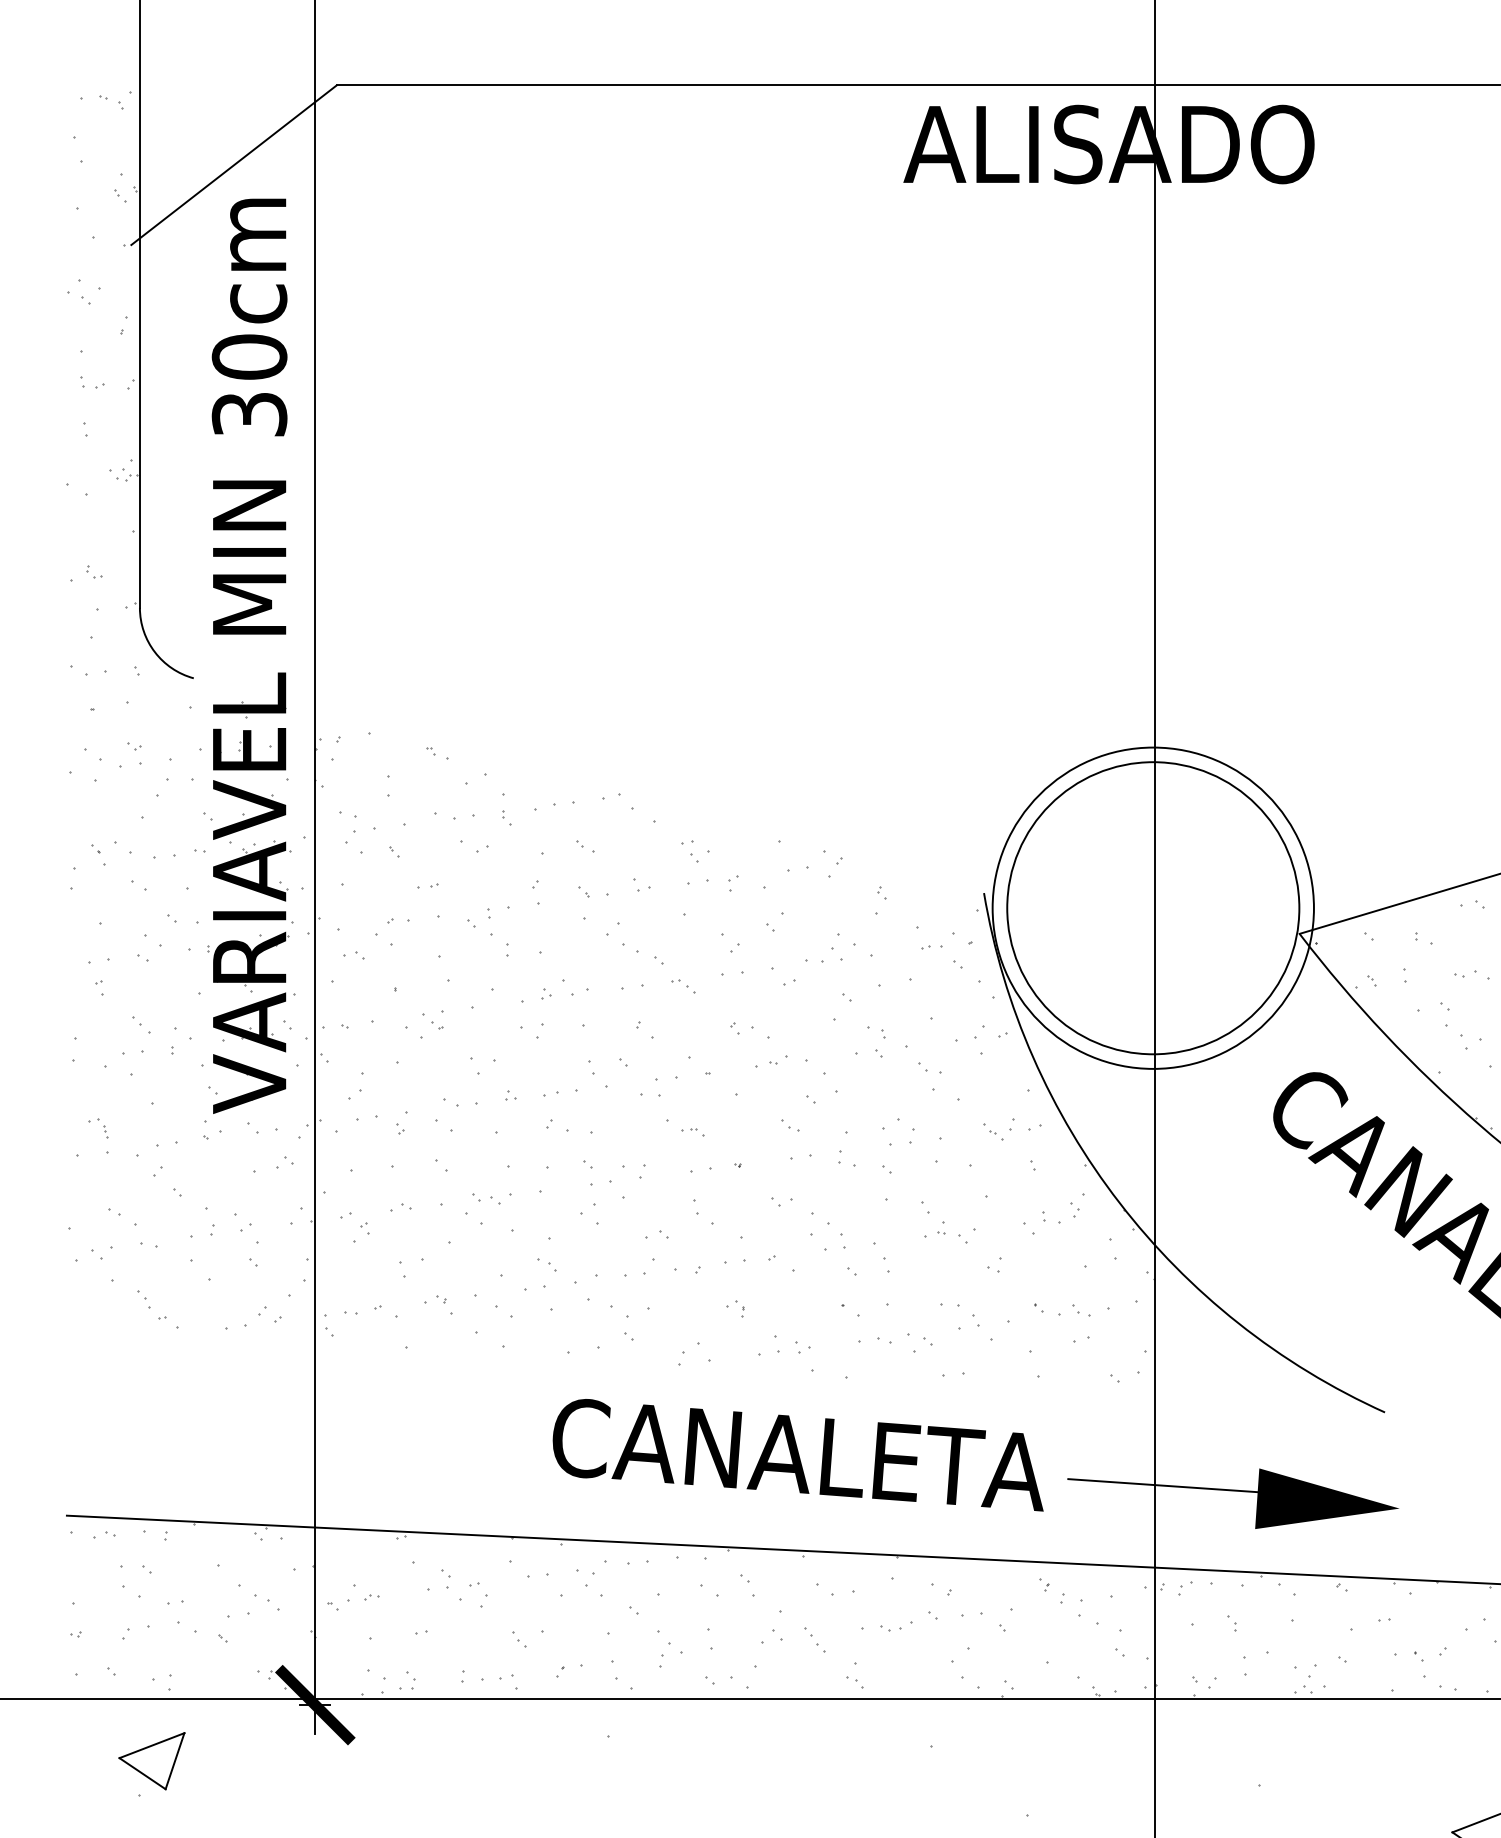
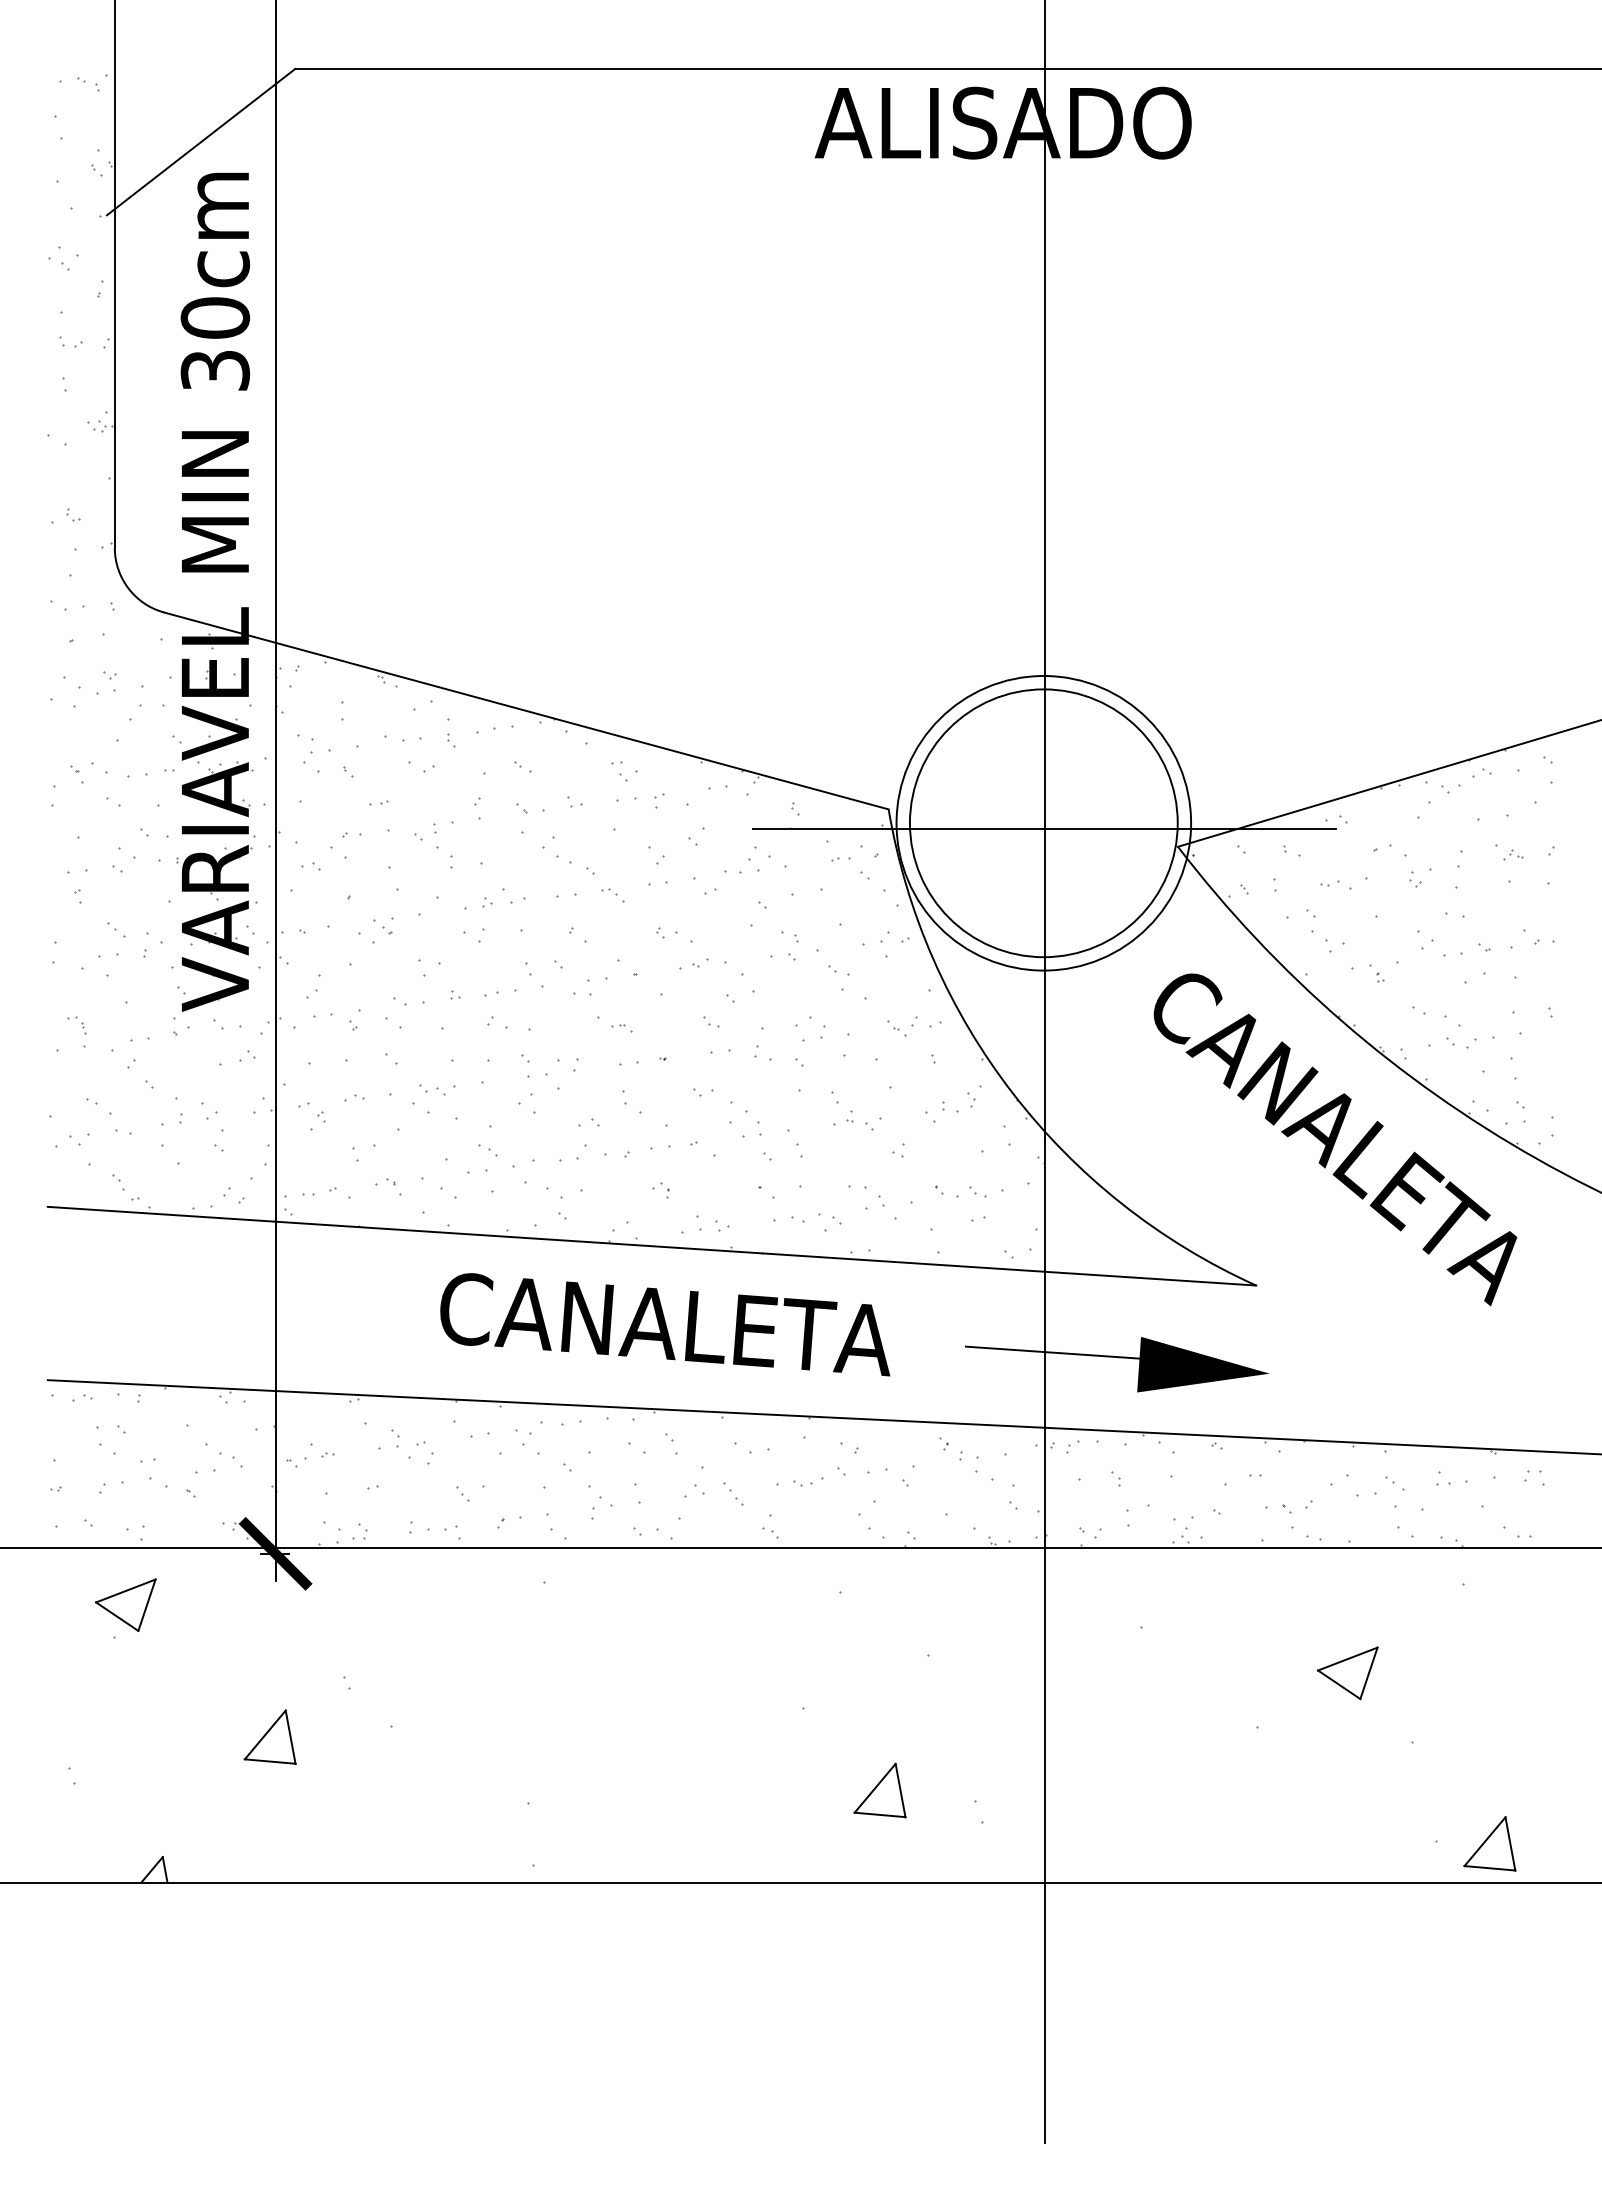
line: (588, 785) -> (526, 710), added
line: (1154, 913) -> (1044, 828), added
line: (725, 1368) -> (651, 1245), added
text: (798, 1454) -> (665, 1324), moved

